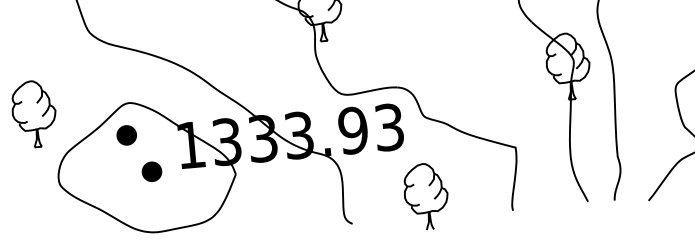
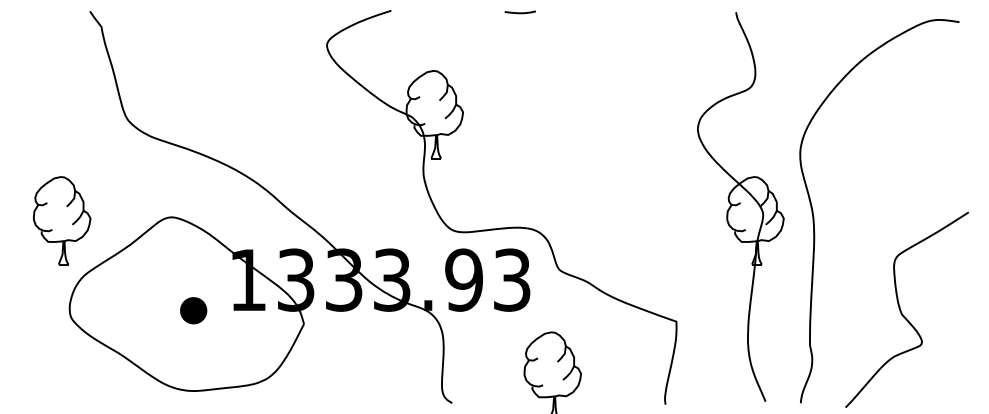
part: (34, 113) -> (62, 220), moved
part: (126, 135) -> (164, 259), removed

